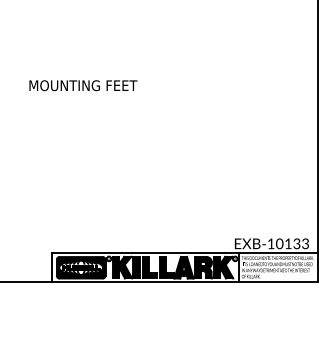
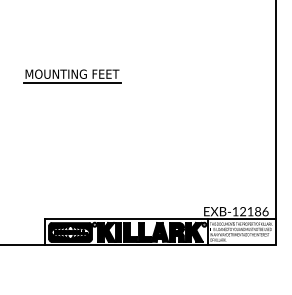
line: (82, 96) -> (71, 83), added
text: (292, 243) -> (254, 211), EXB-10133 -> EXB-12186

